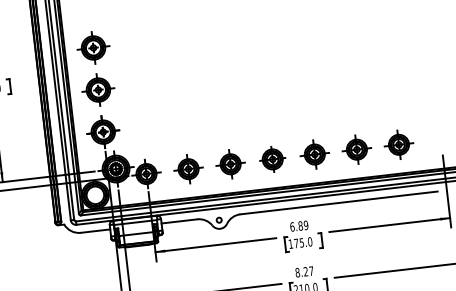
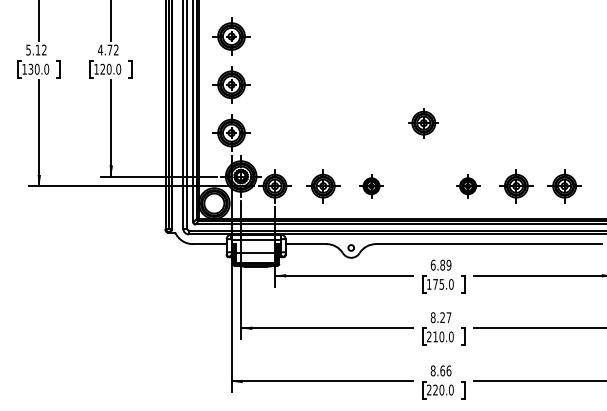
part: (314, 154) -> (467, 186), size x0.7
part: (272, 159) -> (423, 123), moved
part: (230, 164) -> (371, 186), size x0.7

